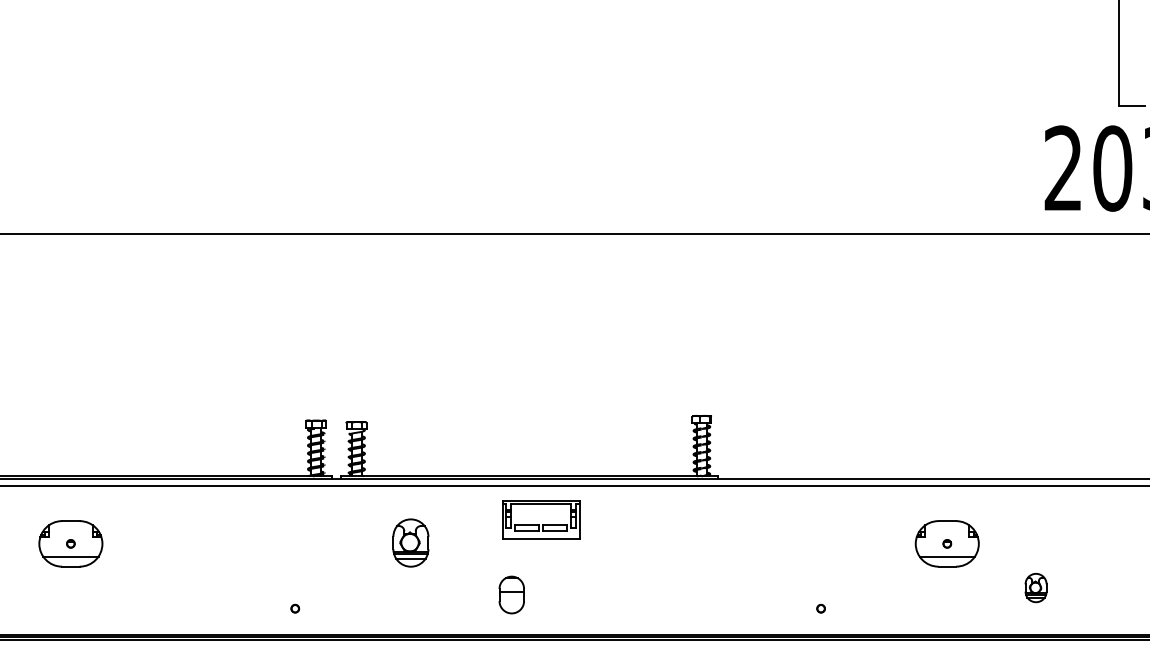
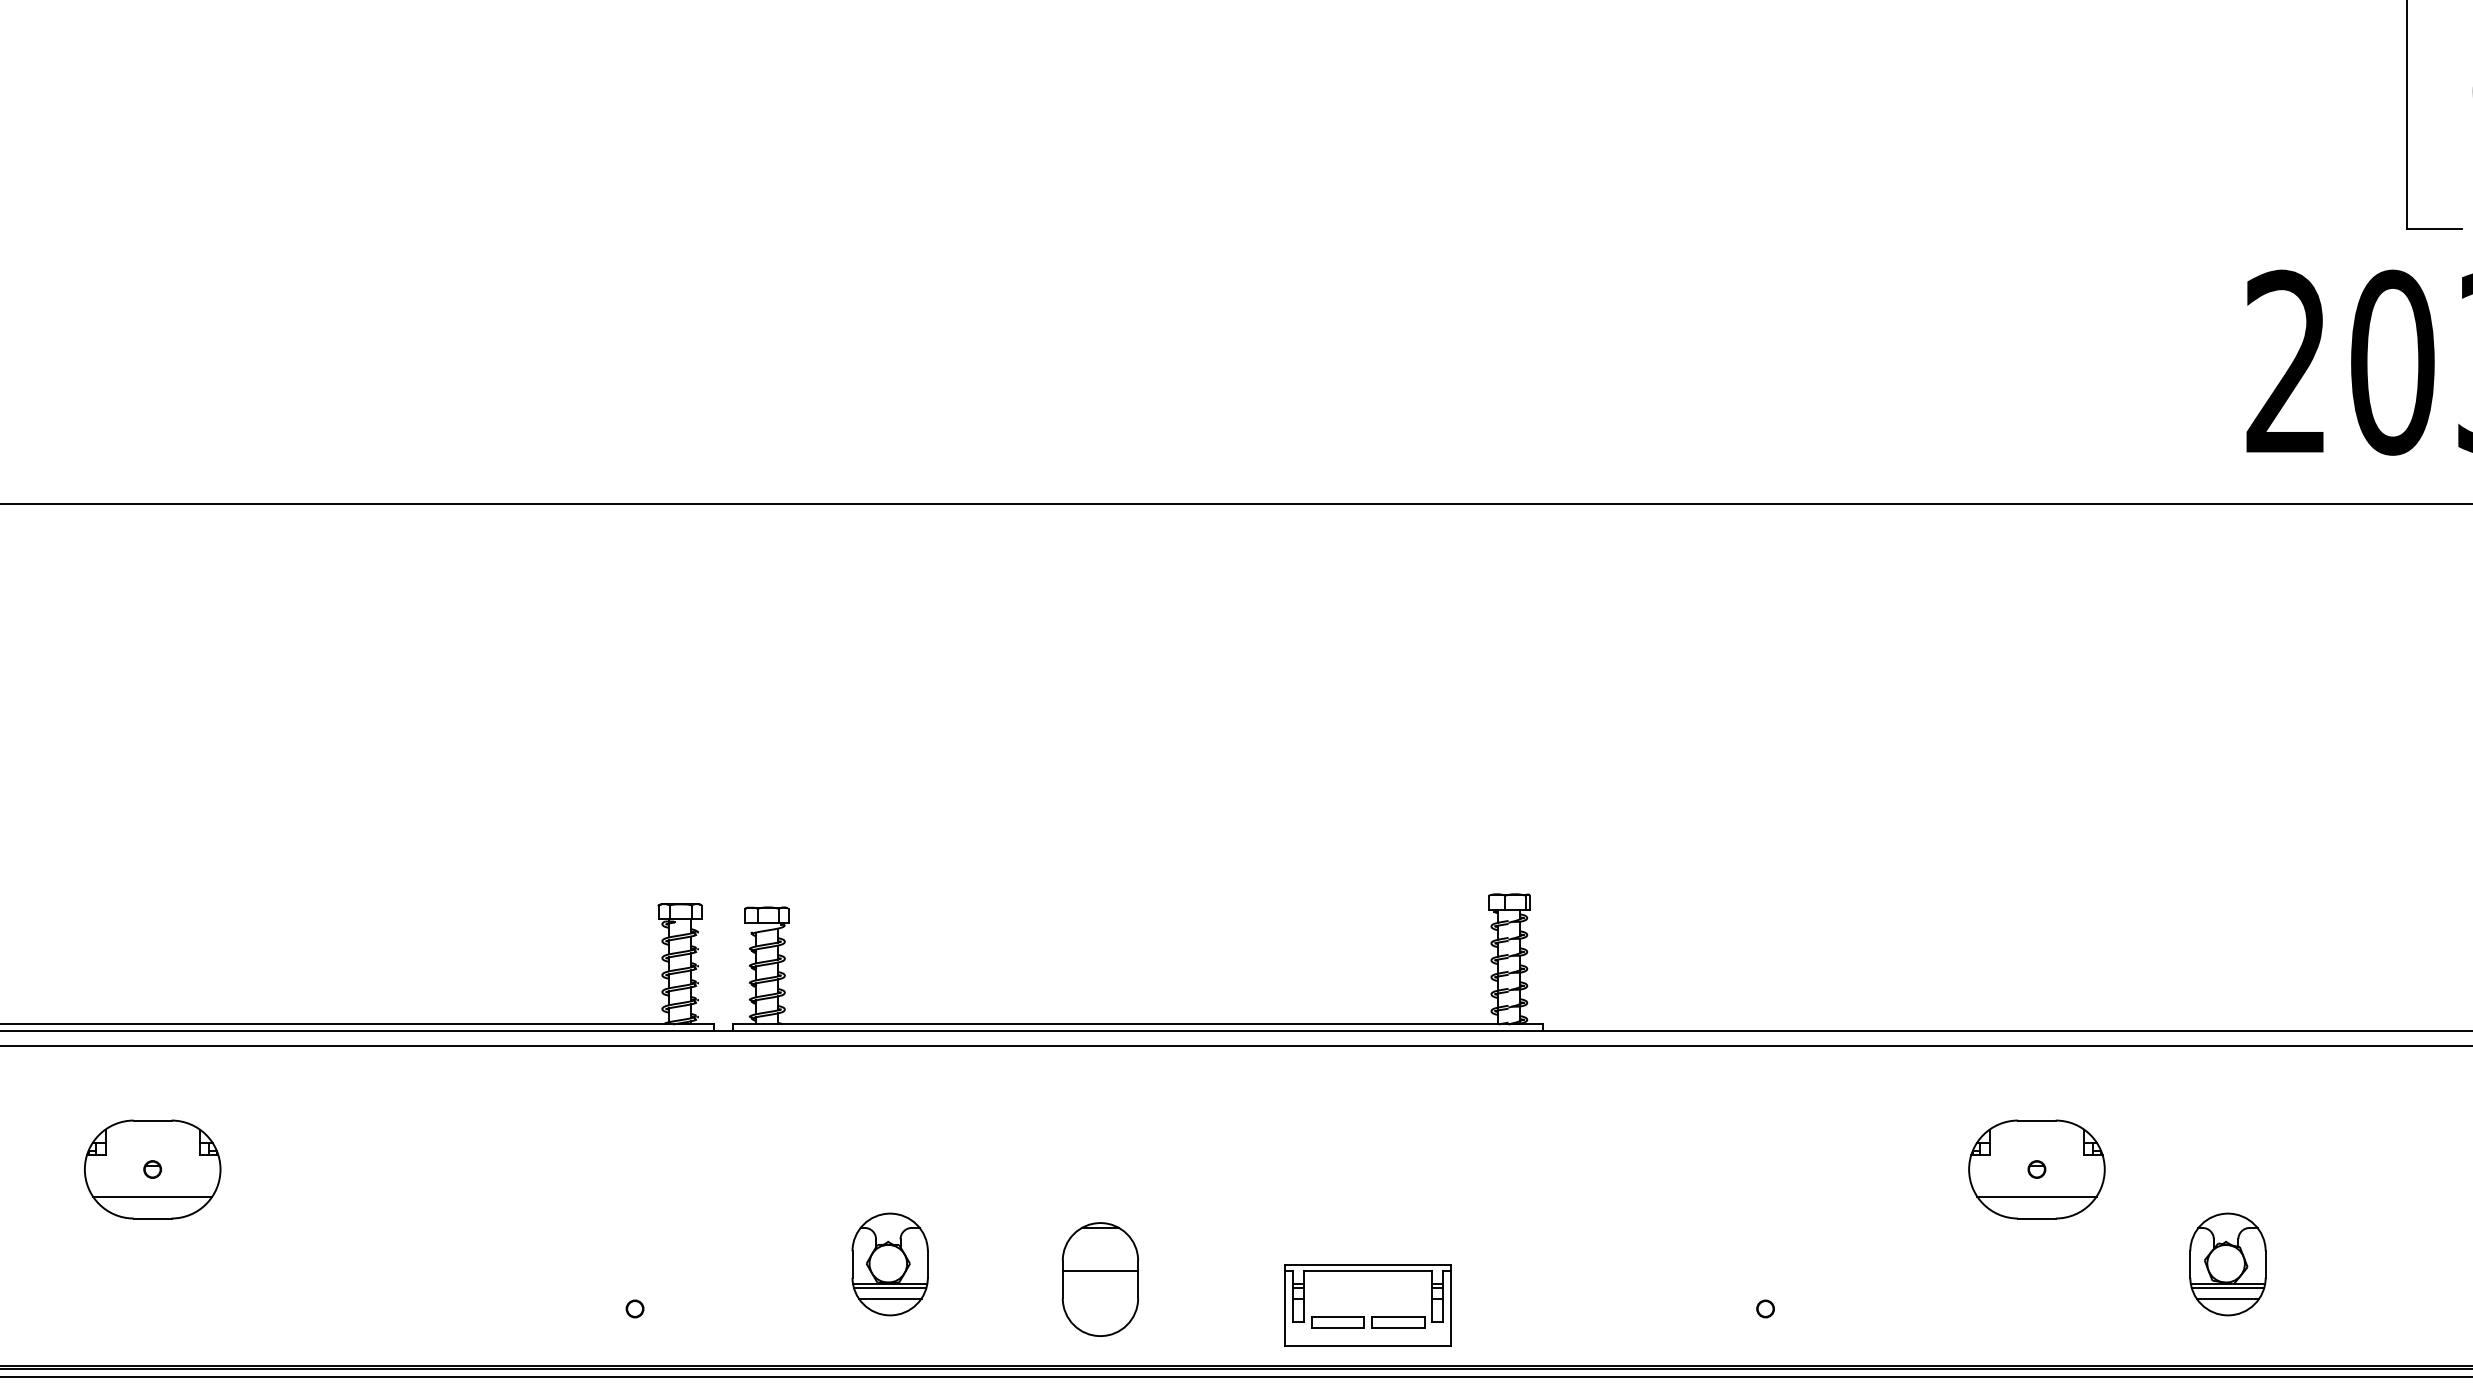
part: (541, 519) -> (1368, 1304), moved
part: (410, 542) -> (889, 1263), moved
part: (1035, 587) -> (2226, 1263), size x1.67
part: (511, 594) -> (1099, 1278), size x1.43

